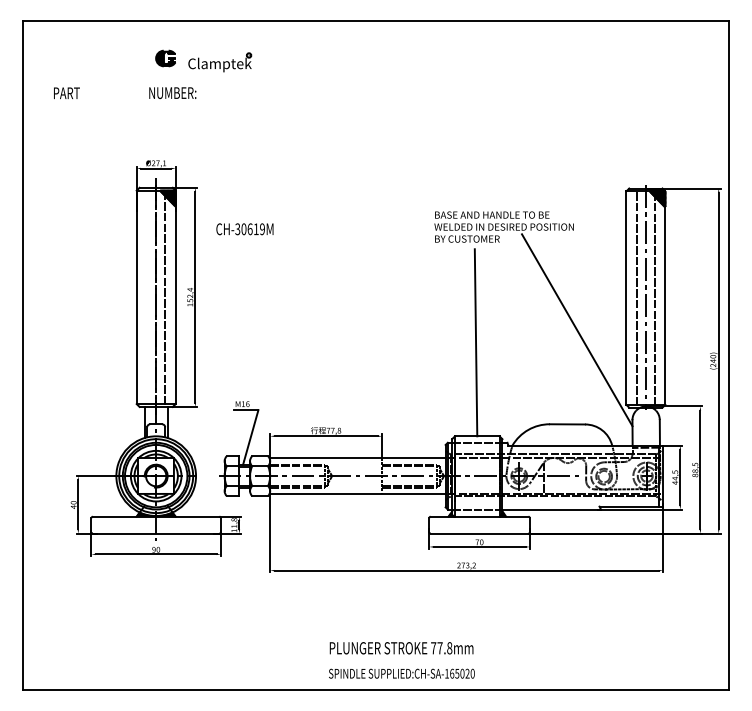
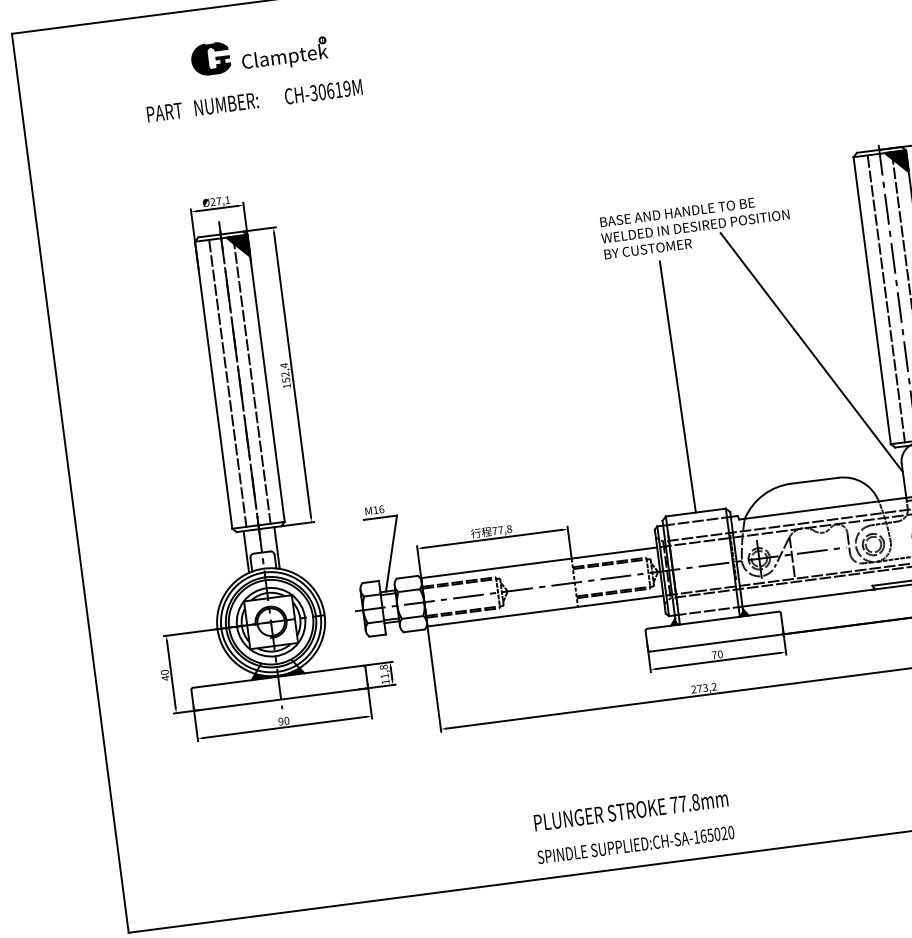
part: (165, 58) -> (210, 58), size x1.43
text: (66, 92) -> (164, 111), moved
text: (244, 229) -> (322, 92), moved
line: (147, 298) -> (228, 384), added

